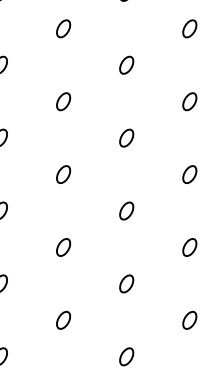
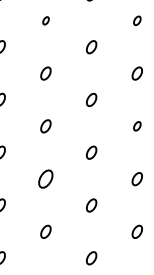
part: (63, 28) -> (45, 20), size x0.6
part: (189, 28) -> (137, 20), size x0.7
part: (189, 174) -> (137, 126), size x0.7
part: (63, 247) -> (45, 179), size x1.4

